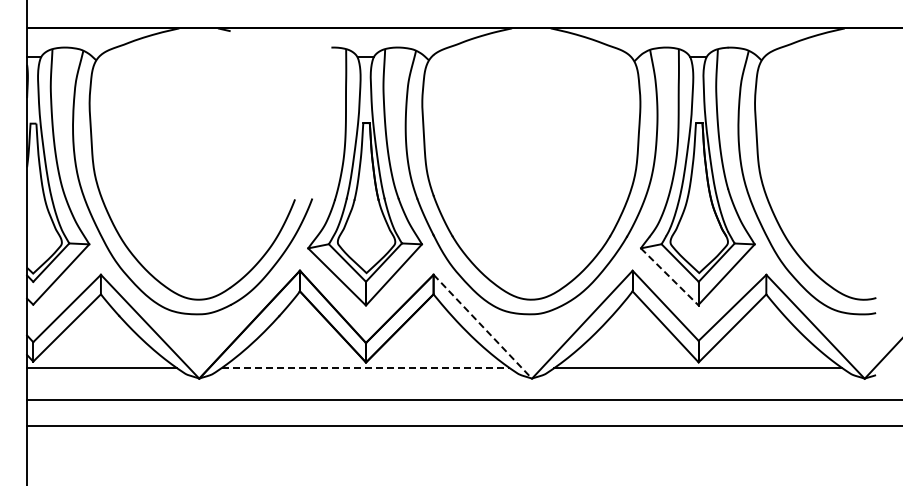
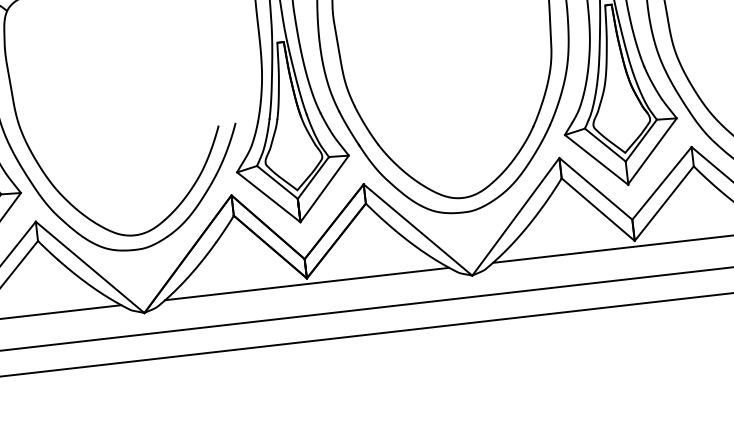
line: (669, 276) -> (596, 159), dashed -> solid
line: (482, 326) -> (417, 229), dashed -> solid
line: (366, 368) -> (308, 284), dashed -> solid

